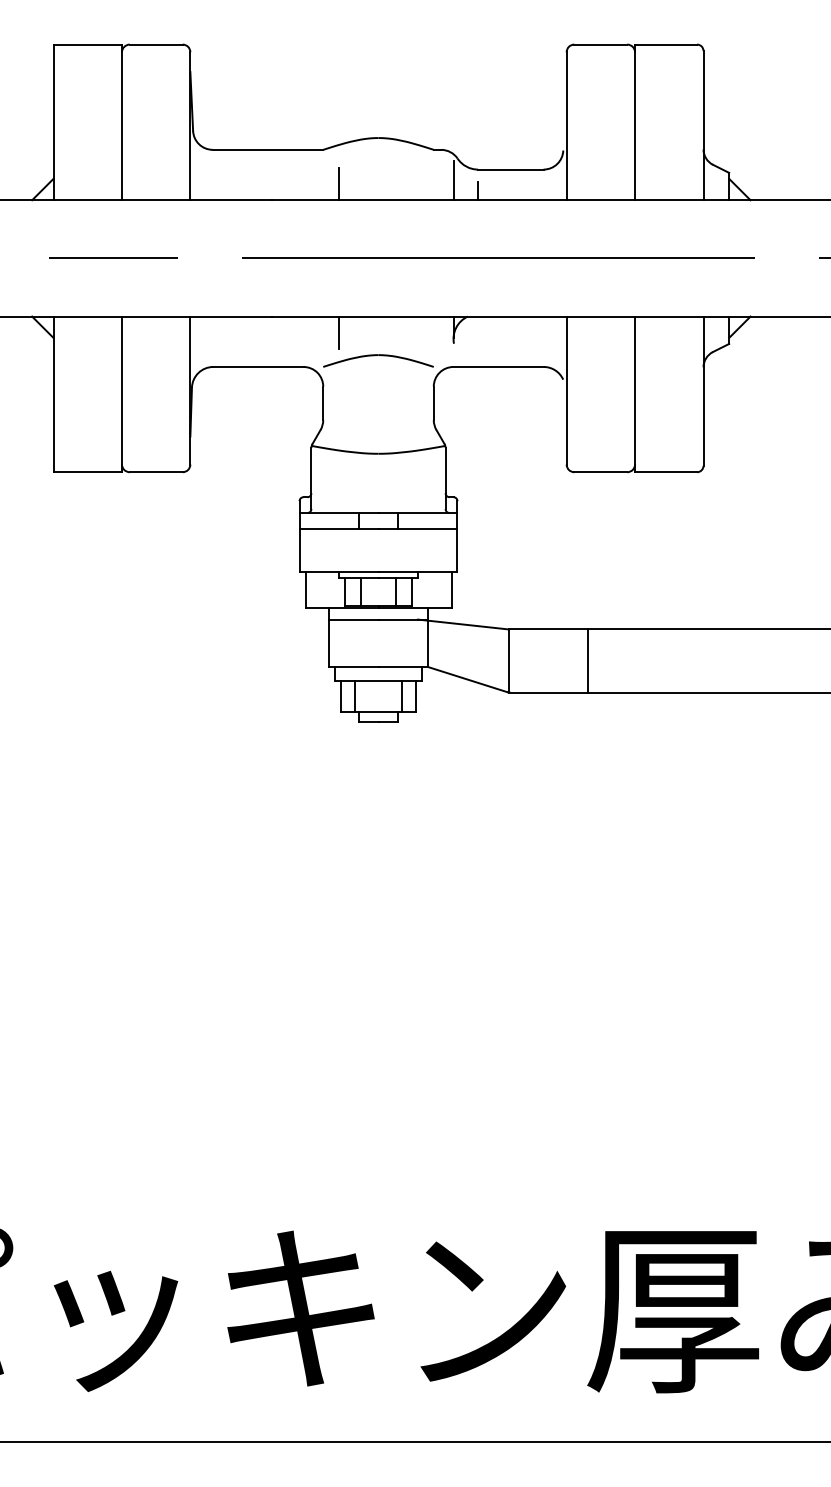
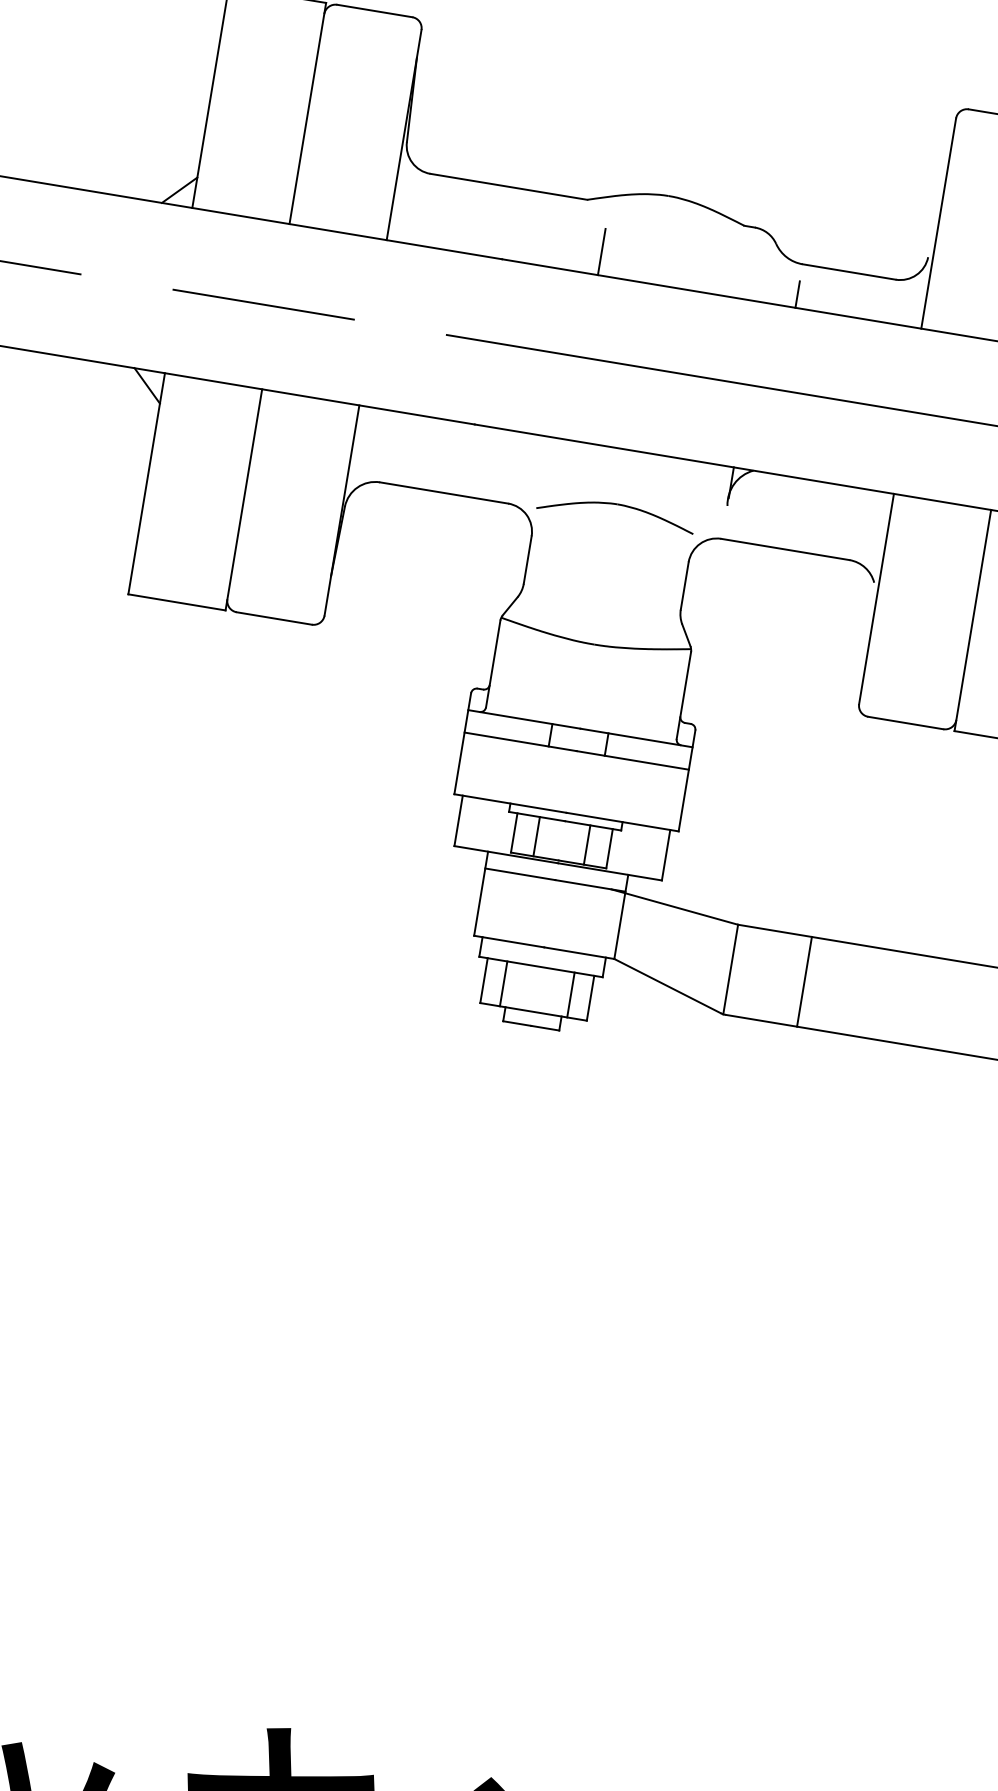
line: (454, 180) -> (766, 274), removed
line: (339, 332) -> (567, 463), removed
line: (587, 660) -> (804, 981), moved

